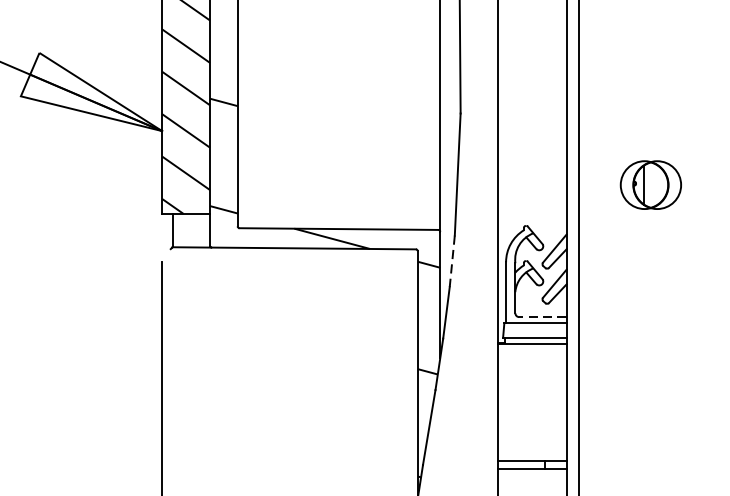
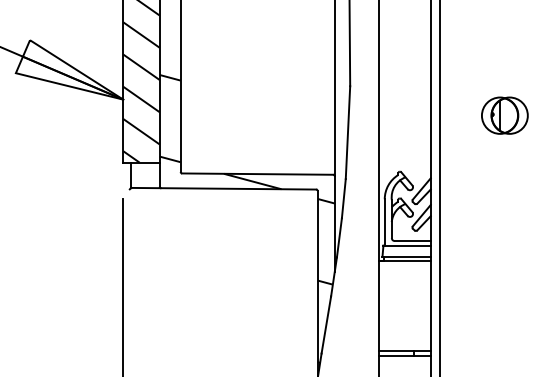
part: (650, 184) -> (504, 115), moved
line: (451, 261) -> (343, 198), dashed -> solid
line: (542, 317) -> (412, 241), dashed -> solid

